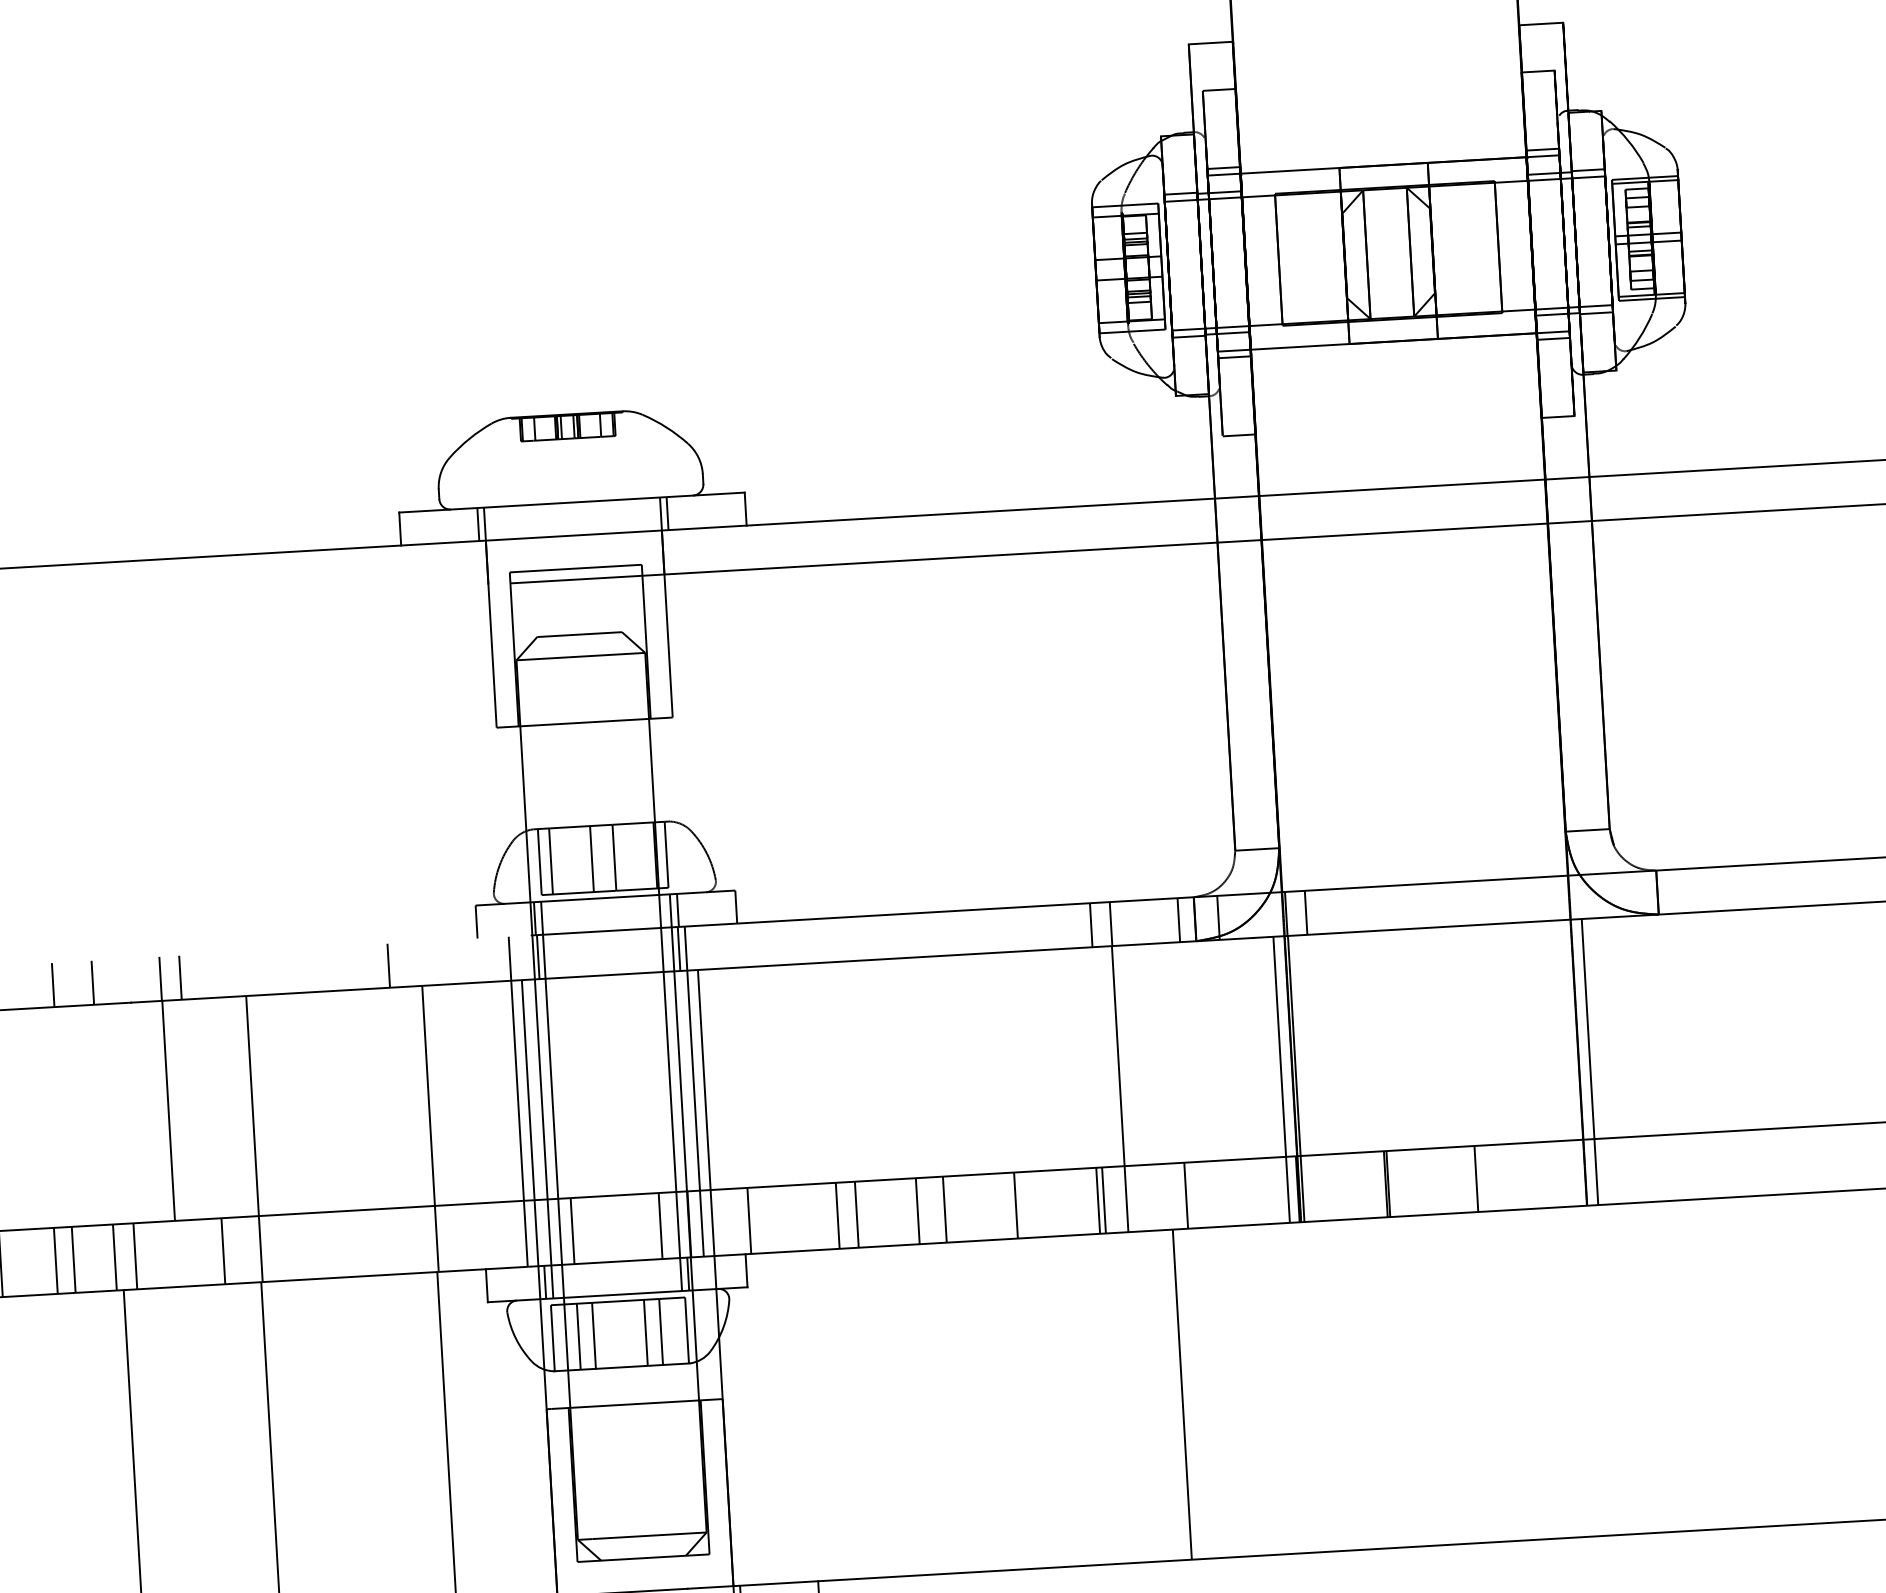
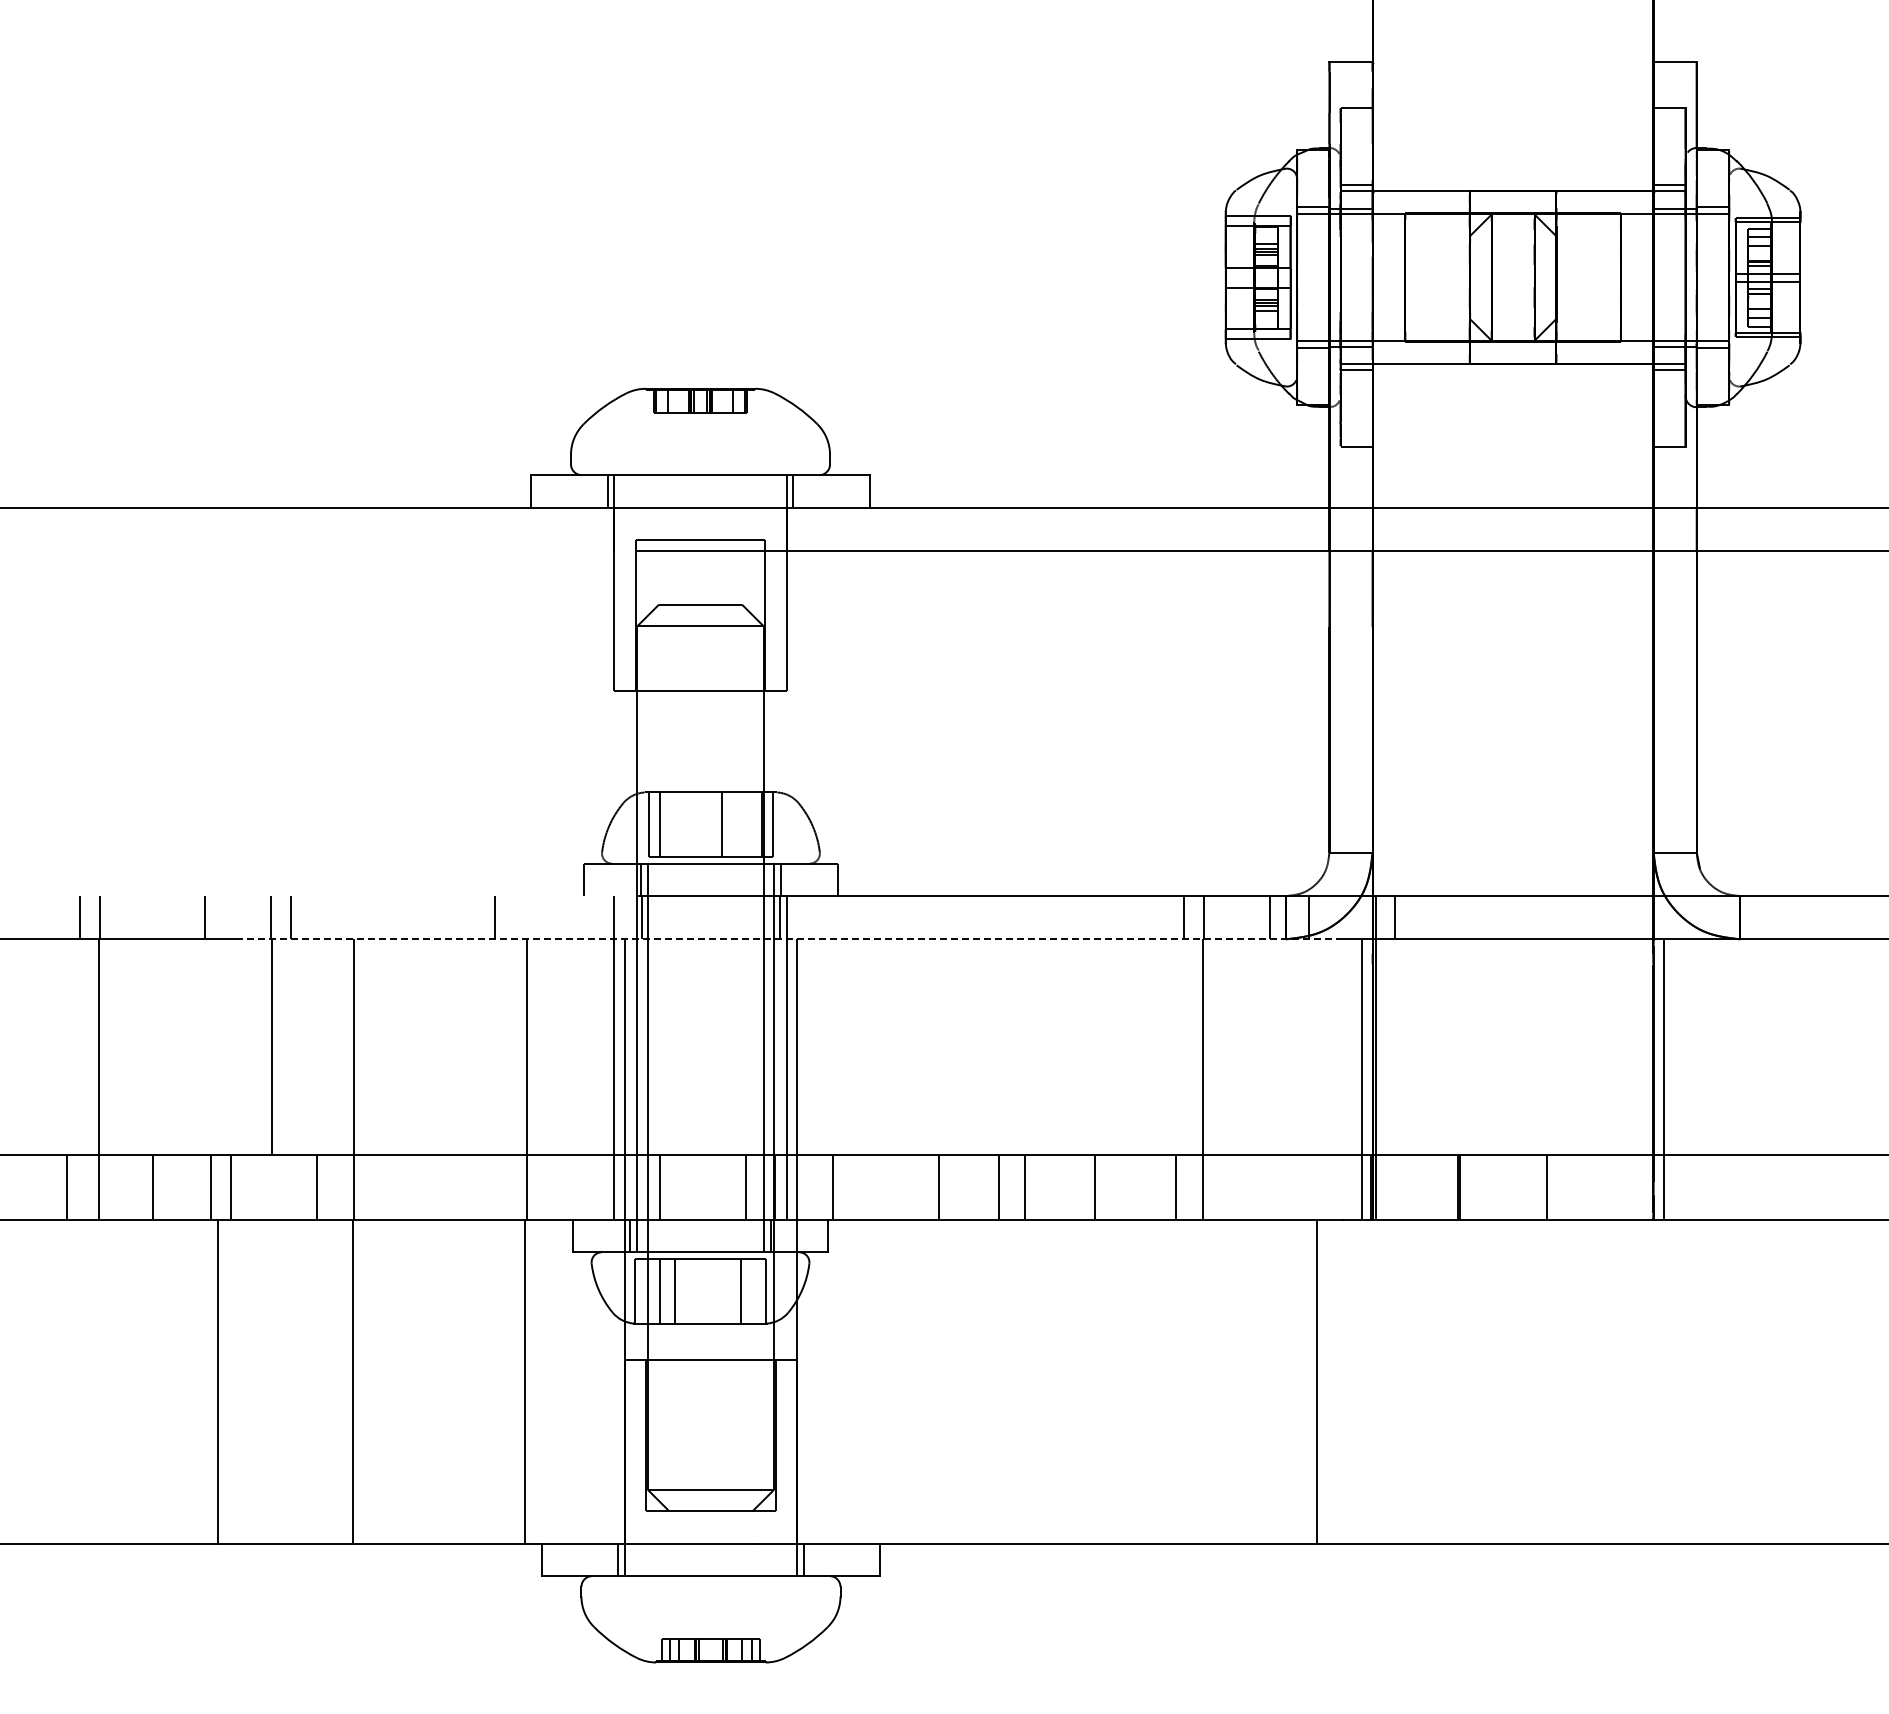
line: (591, 858) -> (699, 824), removed
line: (692, 970) -> (791, 939), solid -> dashed
line: (53, 984) -> (166, 917), removed
line: (1186, 1195) -> (1262, 1187), removed
line: (1104, 1200) -> (1181, 1187), removed
line: (838, 1215) -> (920, 1187), removed
line: (73, 1259) -> (170, 1187), removed
line: (645, 1332) -> (725, 1290), removed
line: (1182, 1394) -> (1317, 1381), moved

